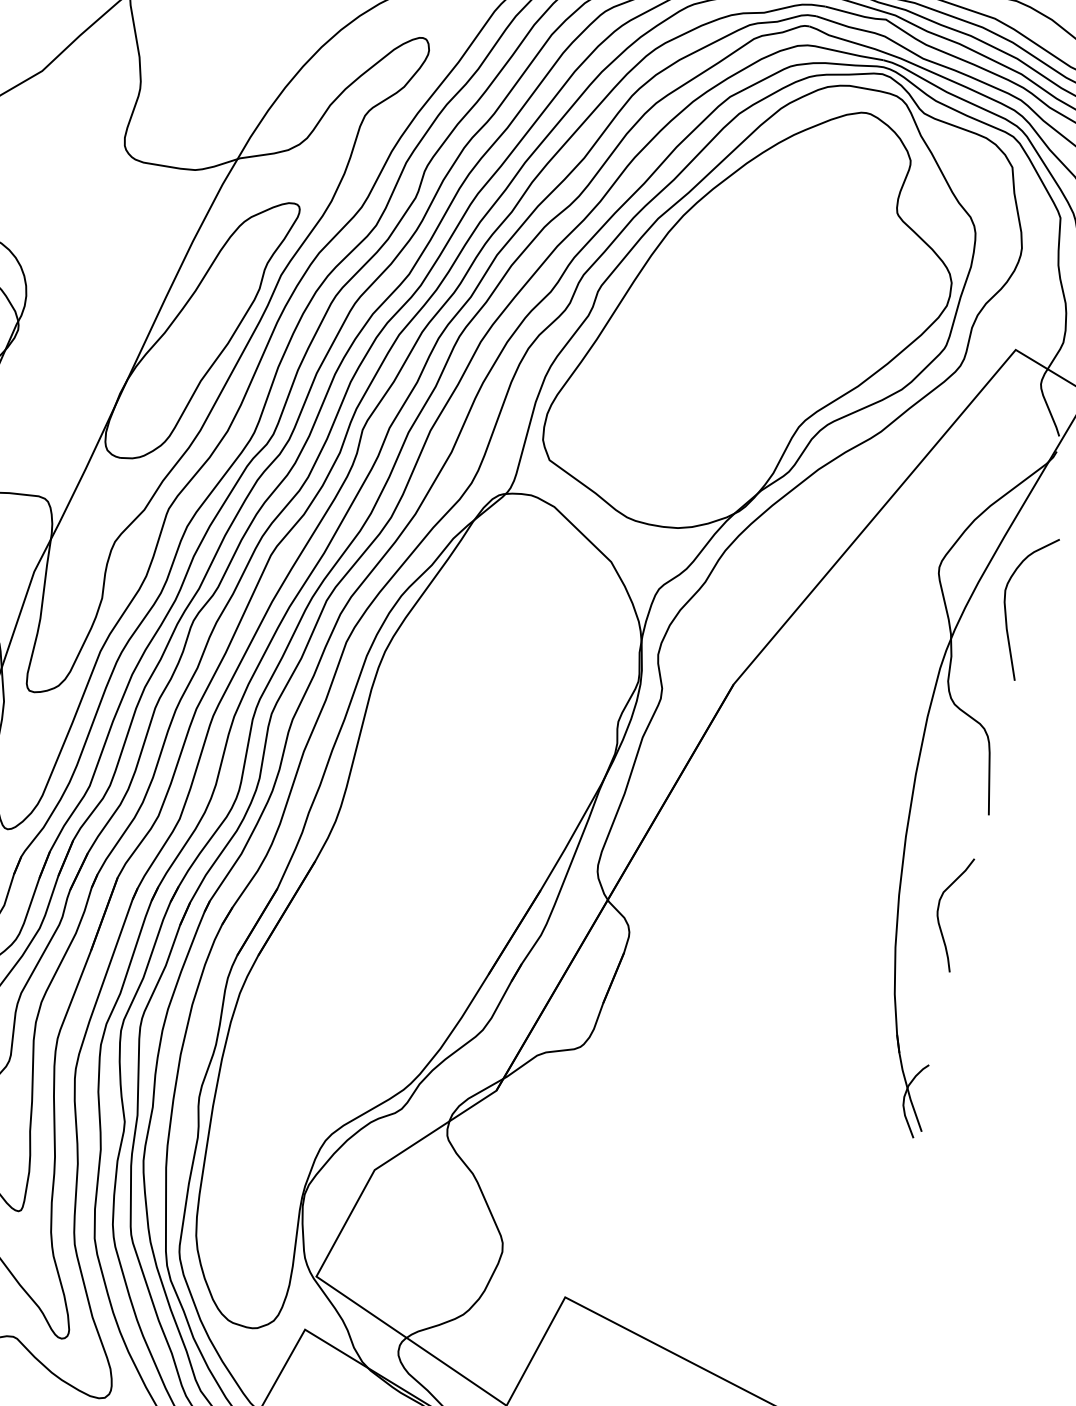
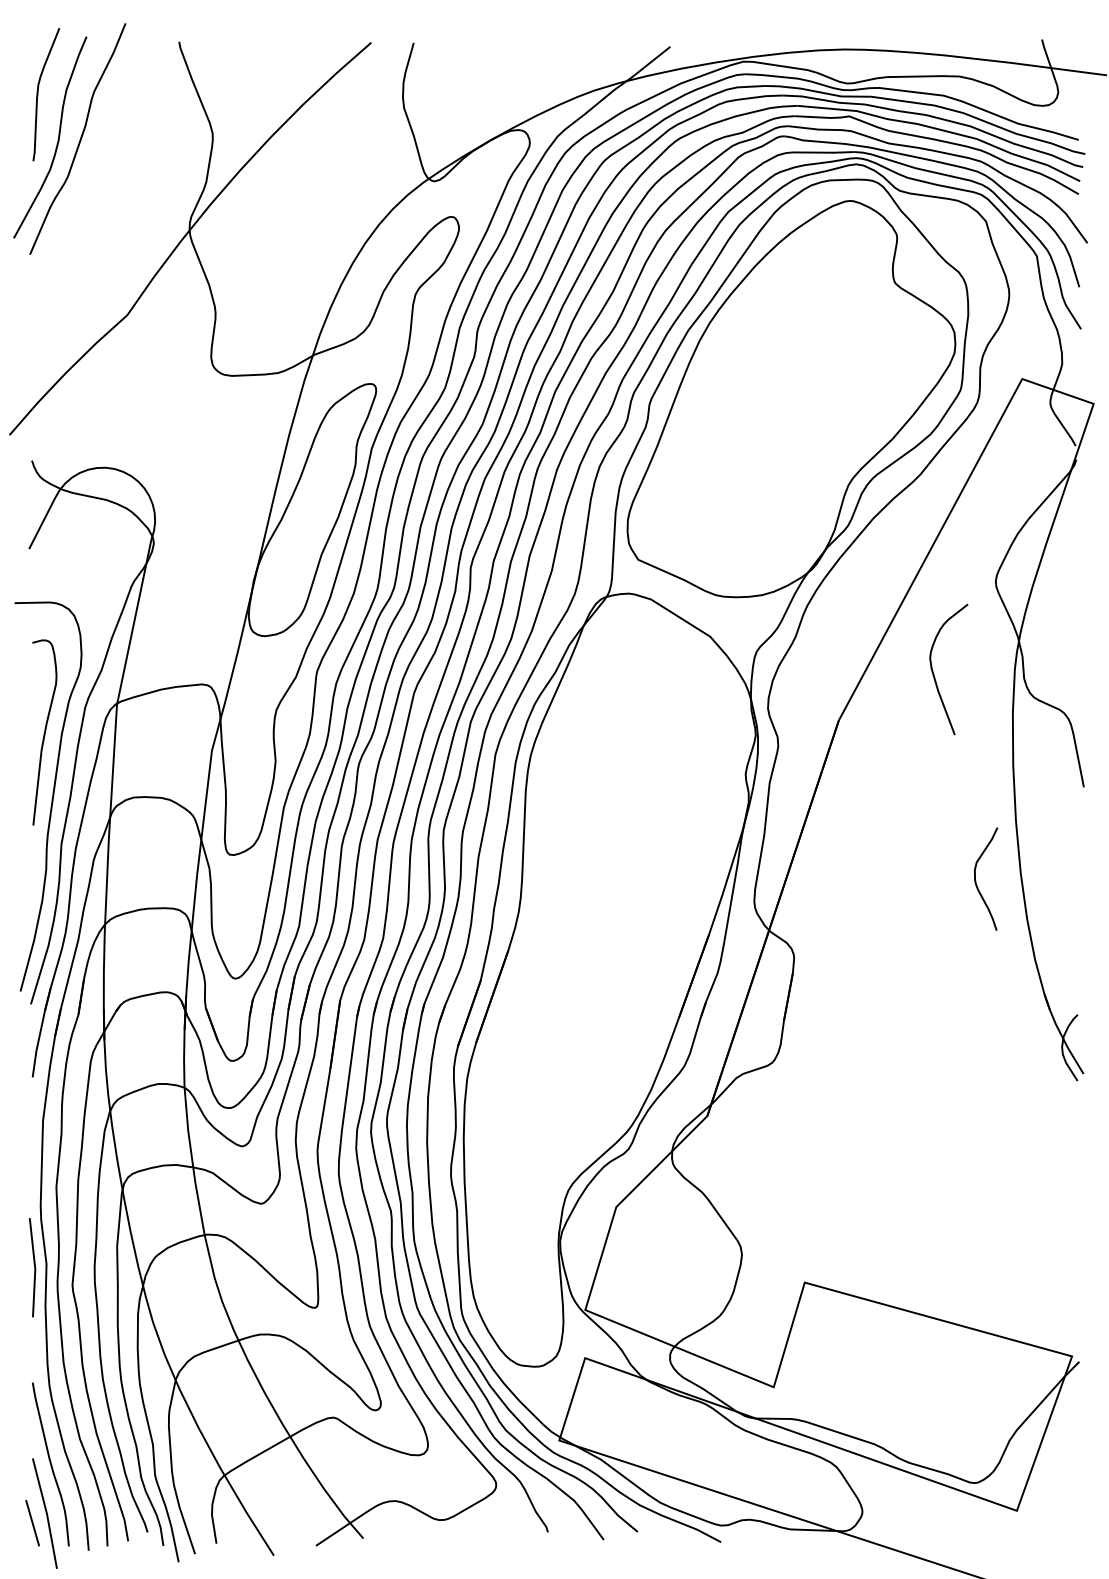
curve: (1006, 609) -> (934, 674), moved
curve: (939, 912) -> (976, 880), moved

